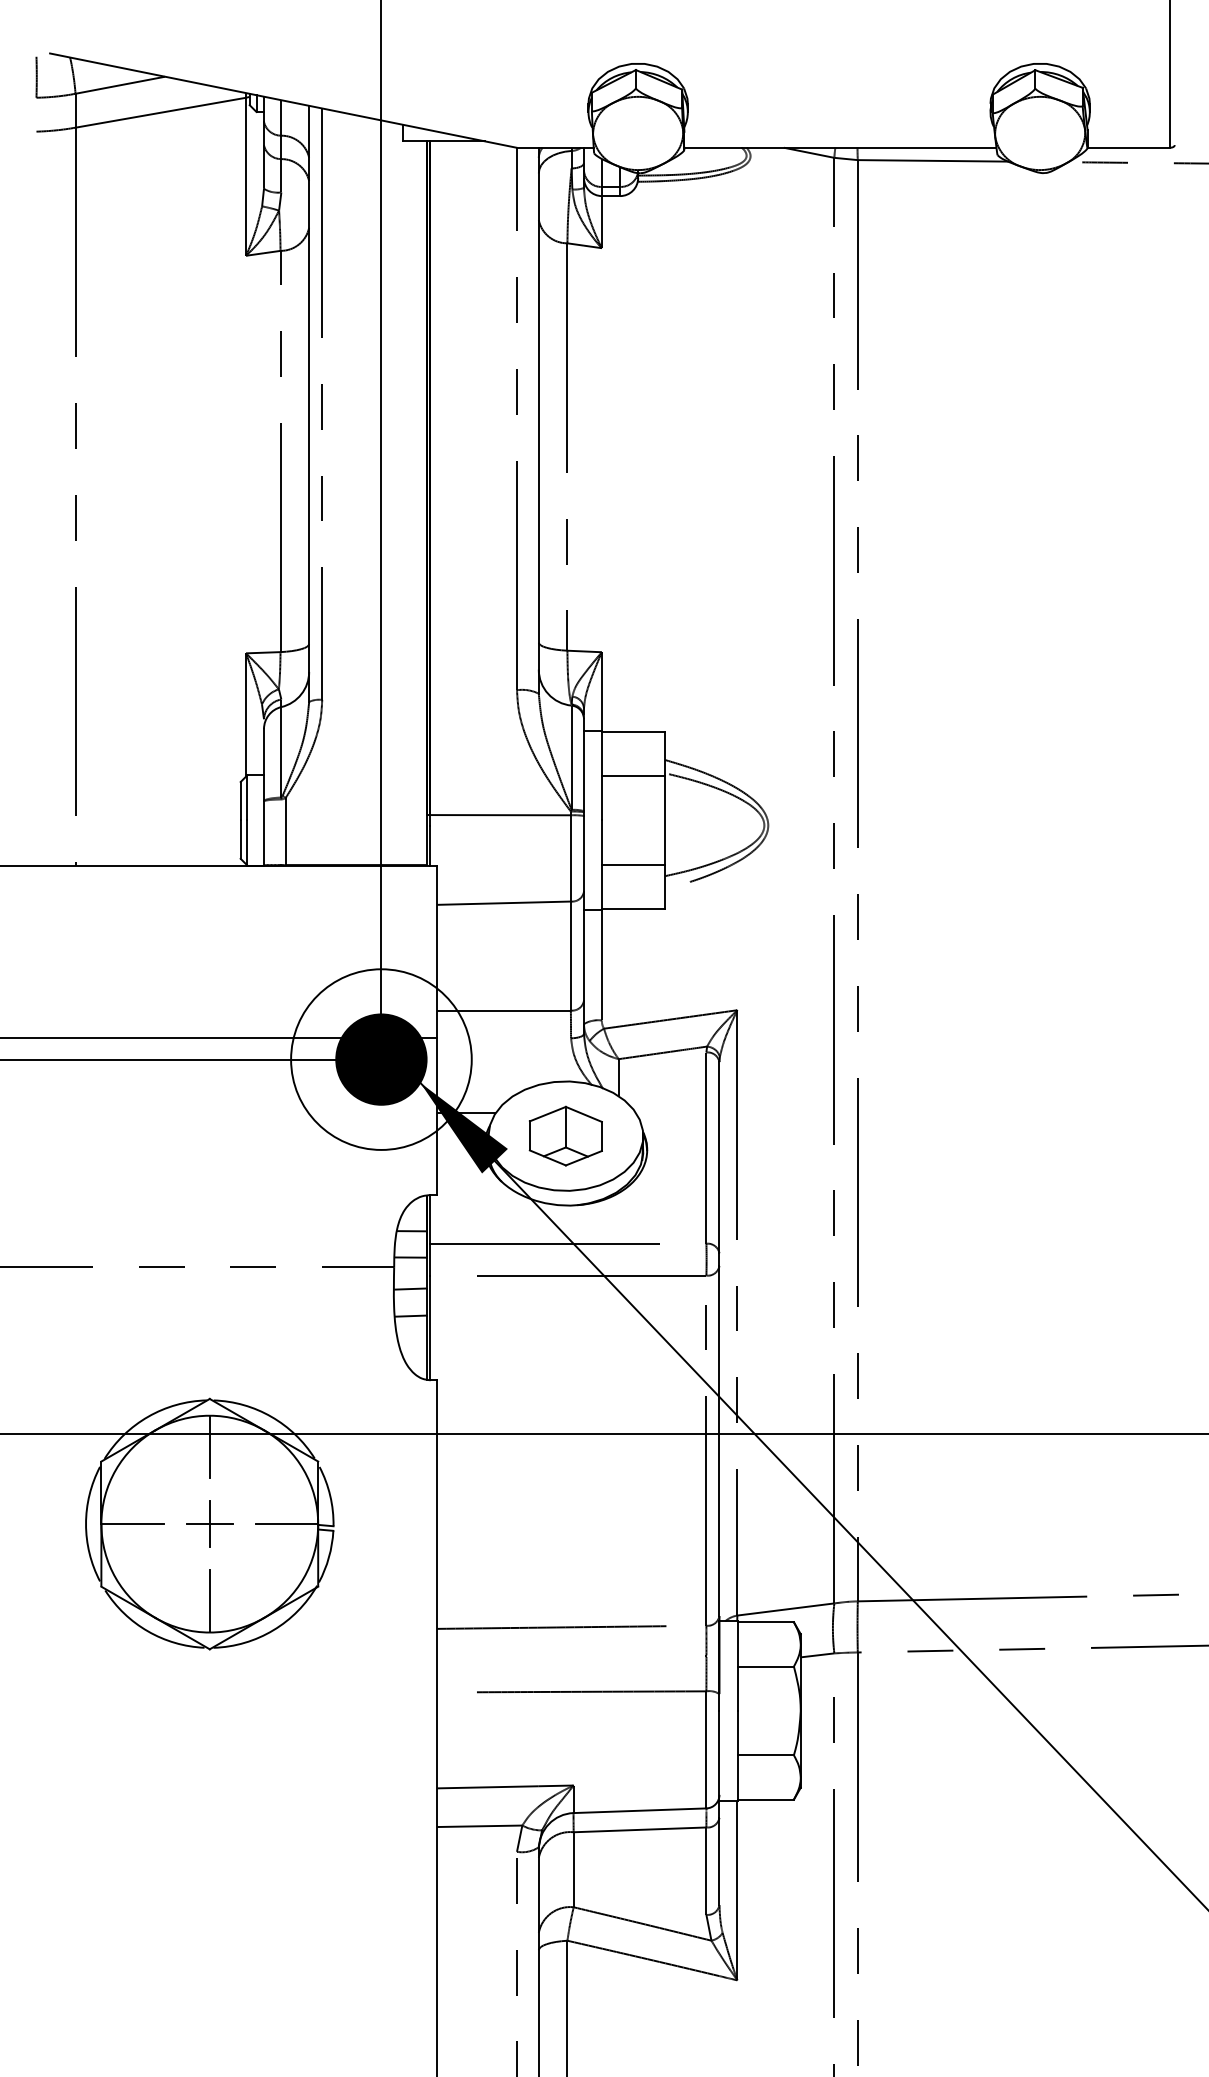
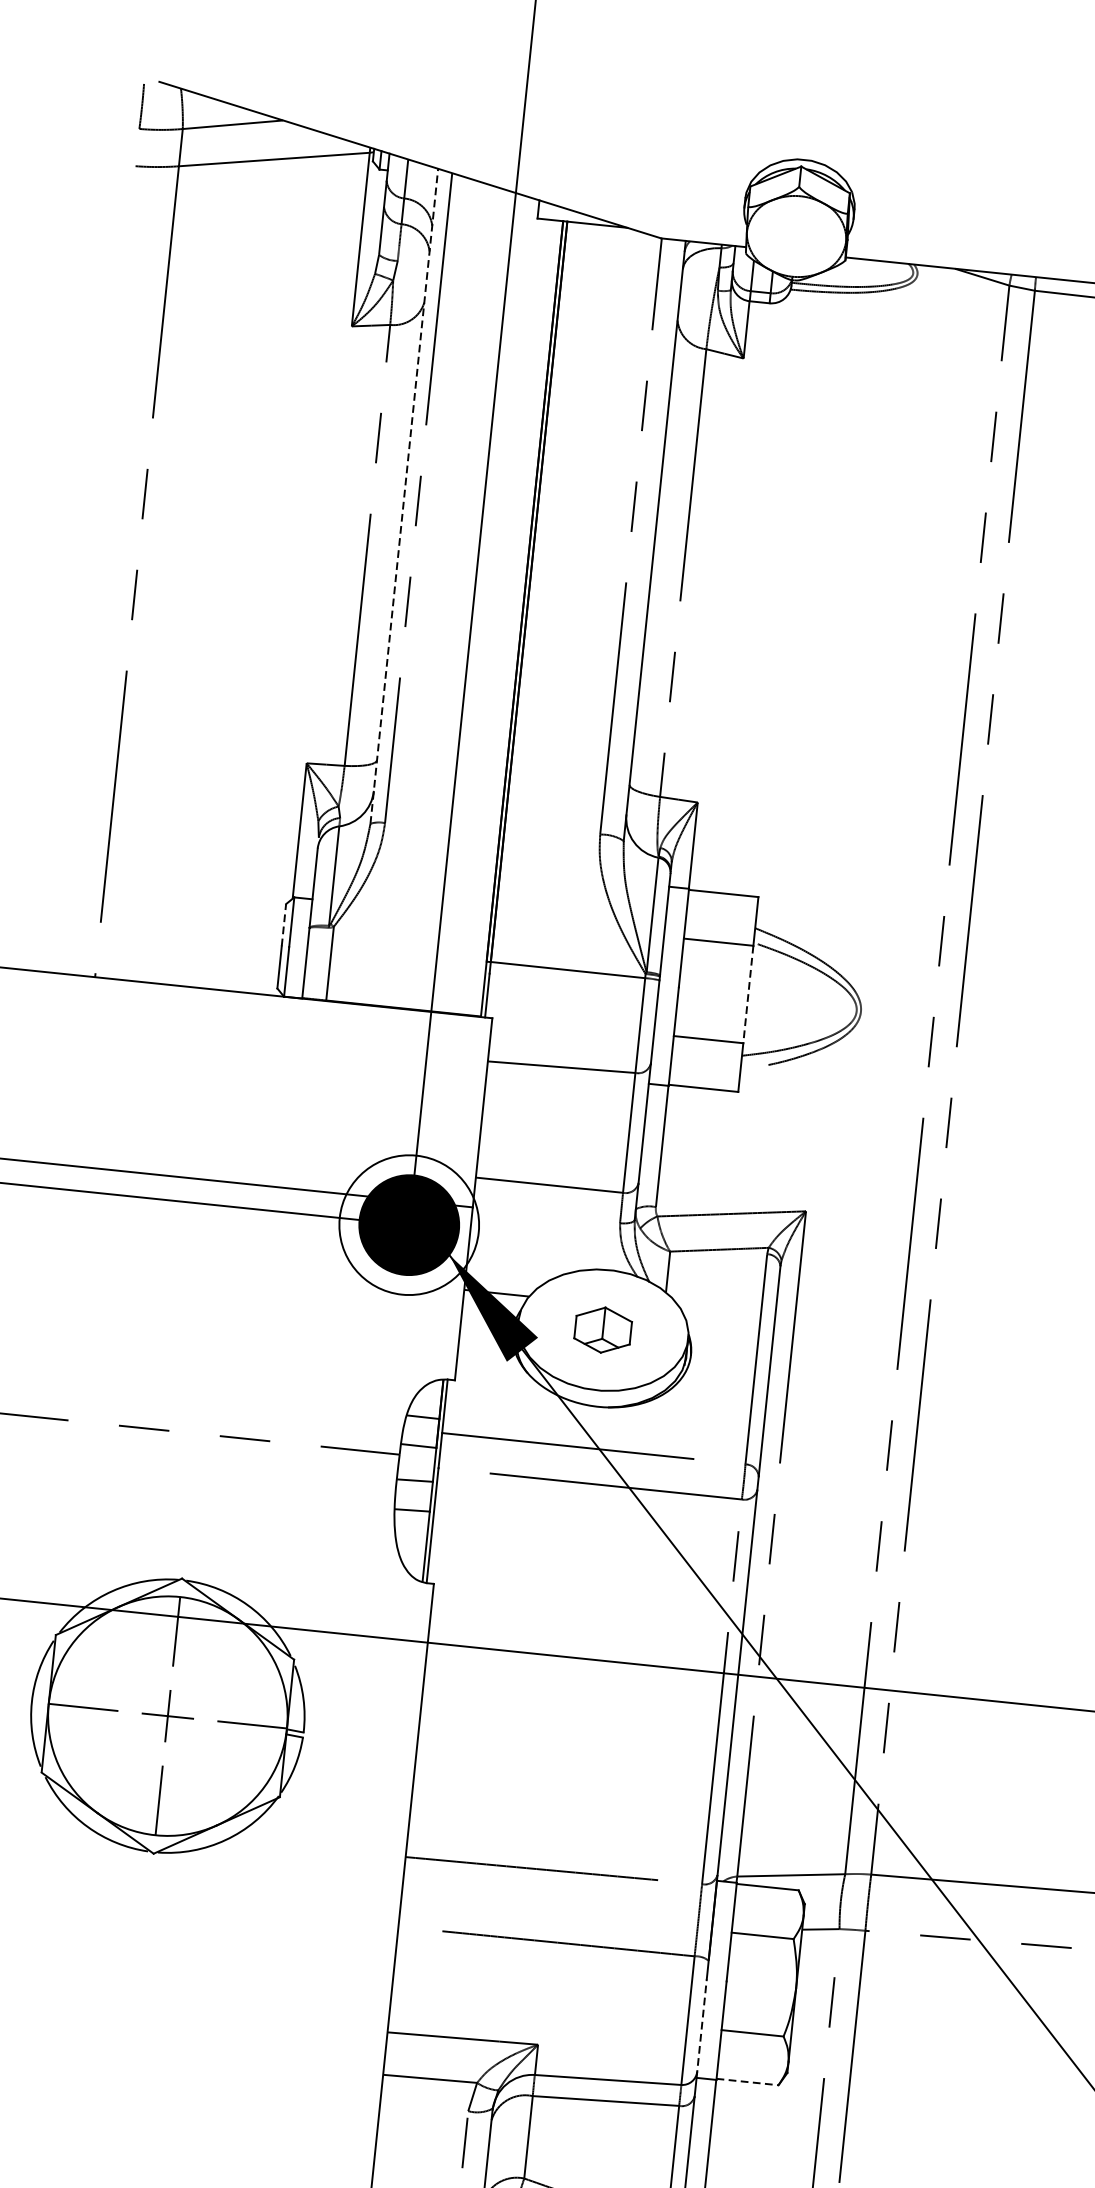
line: (309, 403) -> (404, 495), solid -> dashed
line: (240, 800) -> (283, 924), solid -> dashed
line: (665, 820) -> (748, 994), solid -> dashed
circle: (381, 1059) -> (409, 1225), size x0.7
part: (565, 1135) -> (602, 1329), size x0.7
line: (719, 1755) -> (701, 2028), solid -> dashed
line: (766, 1799) -> (748, 2081), solid -> dashed

